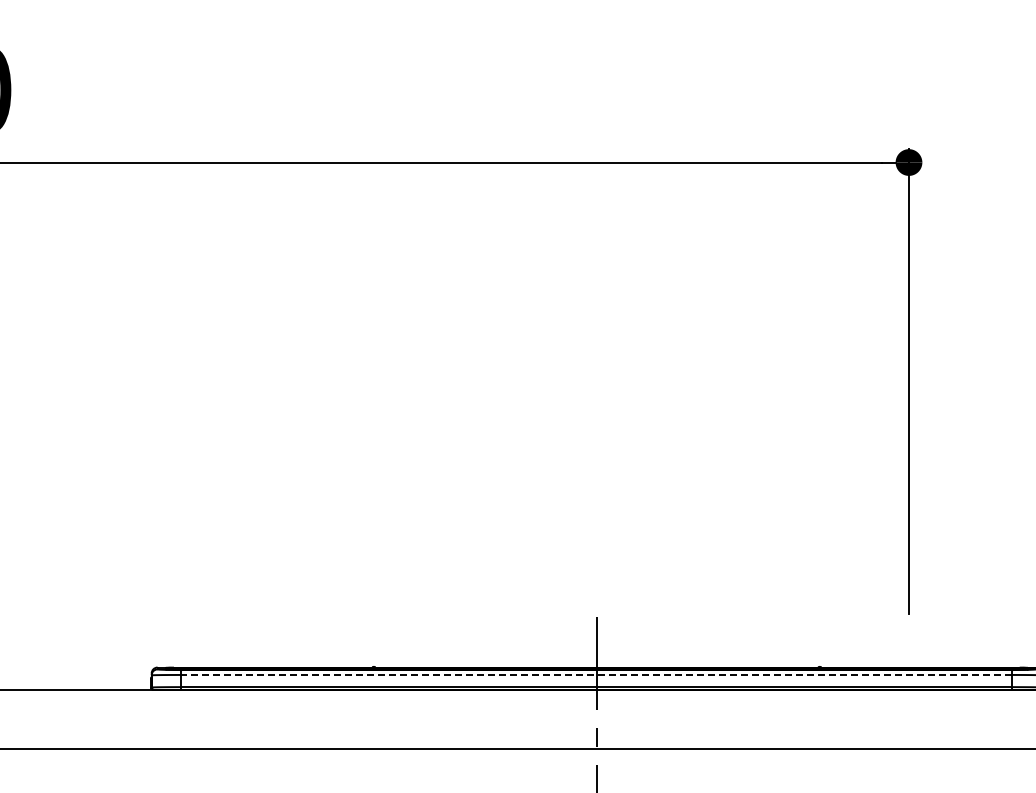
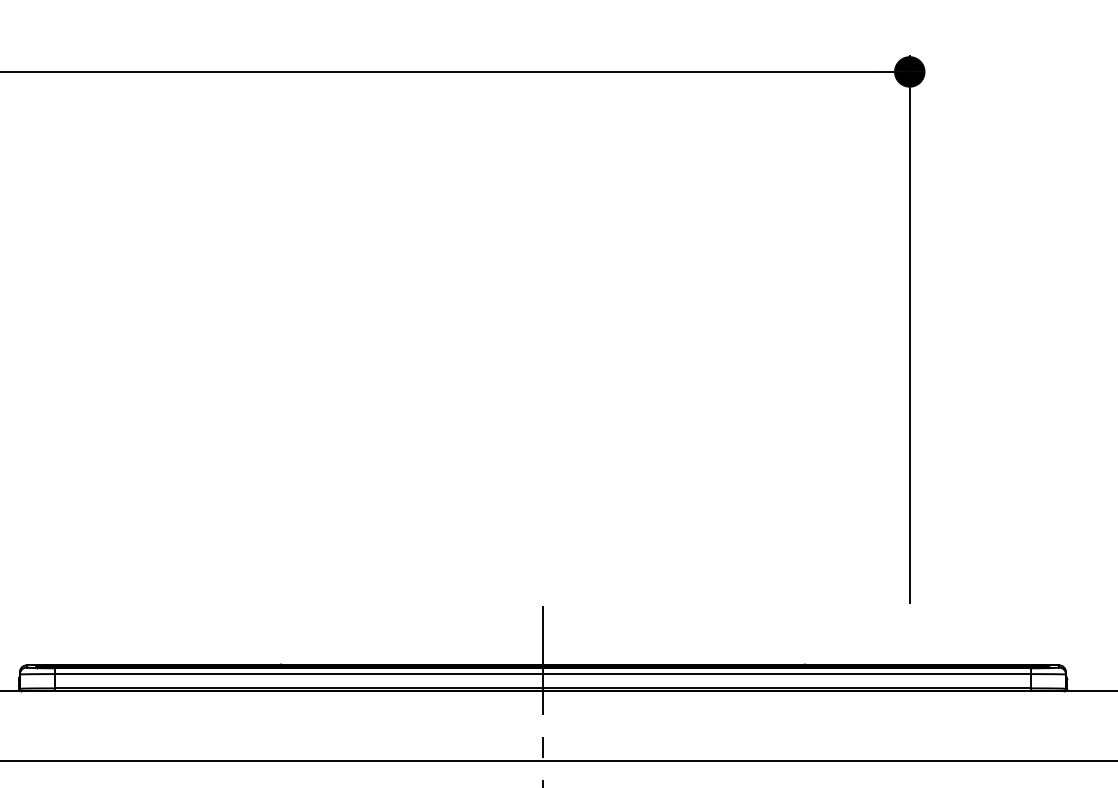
line: (596, 674) -> (542, 673), dashed -> solid

